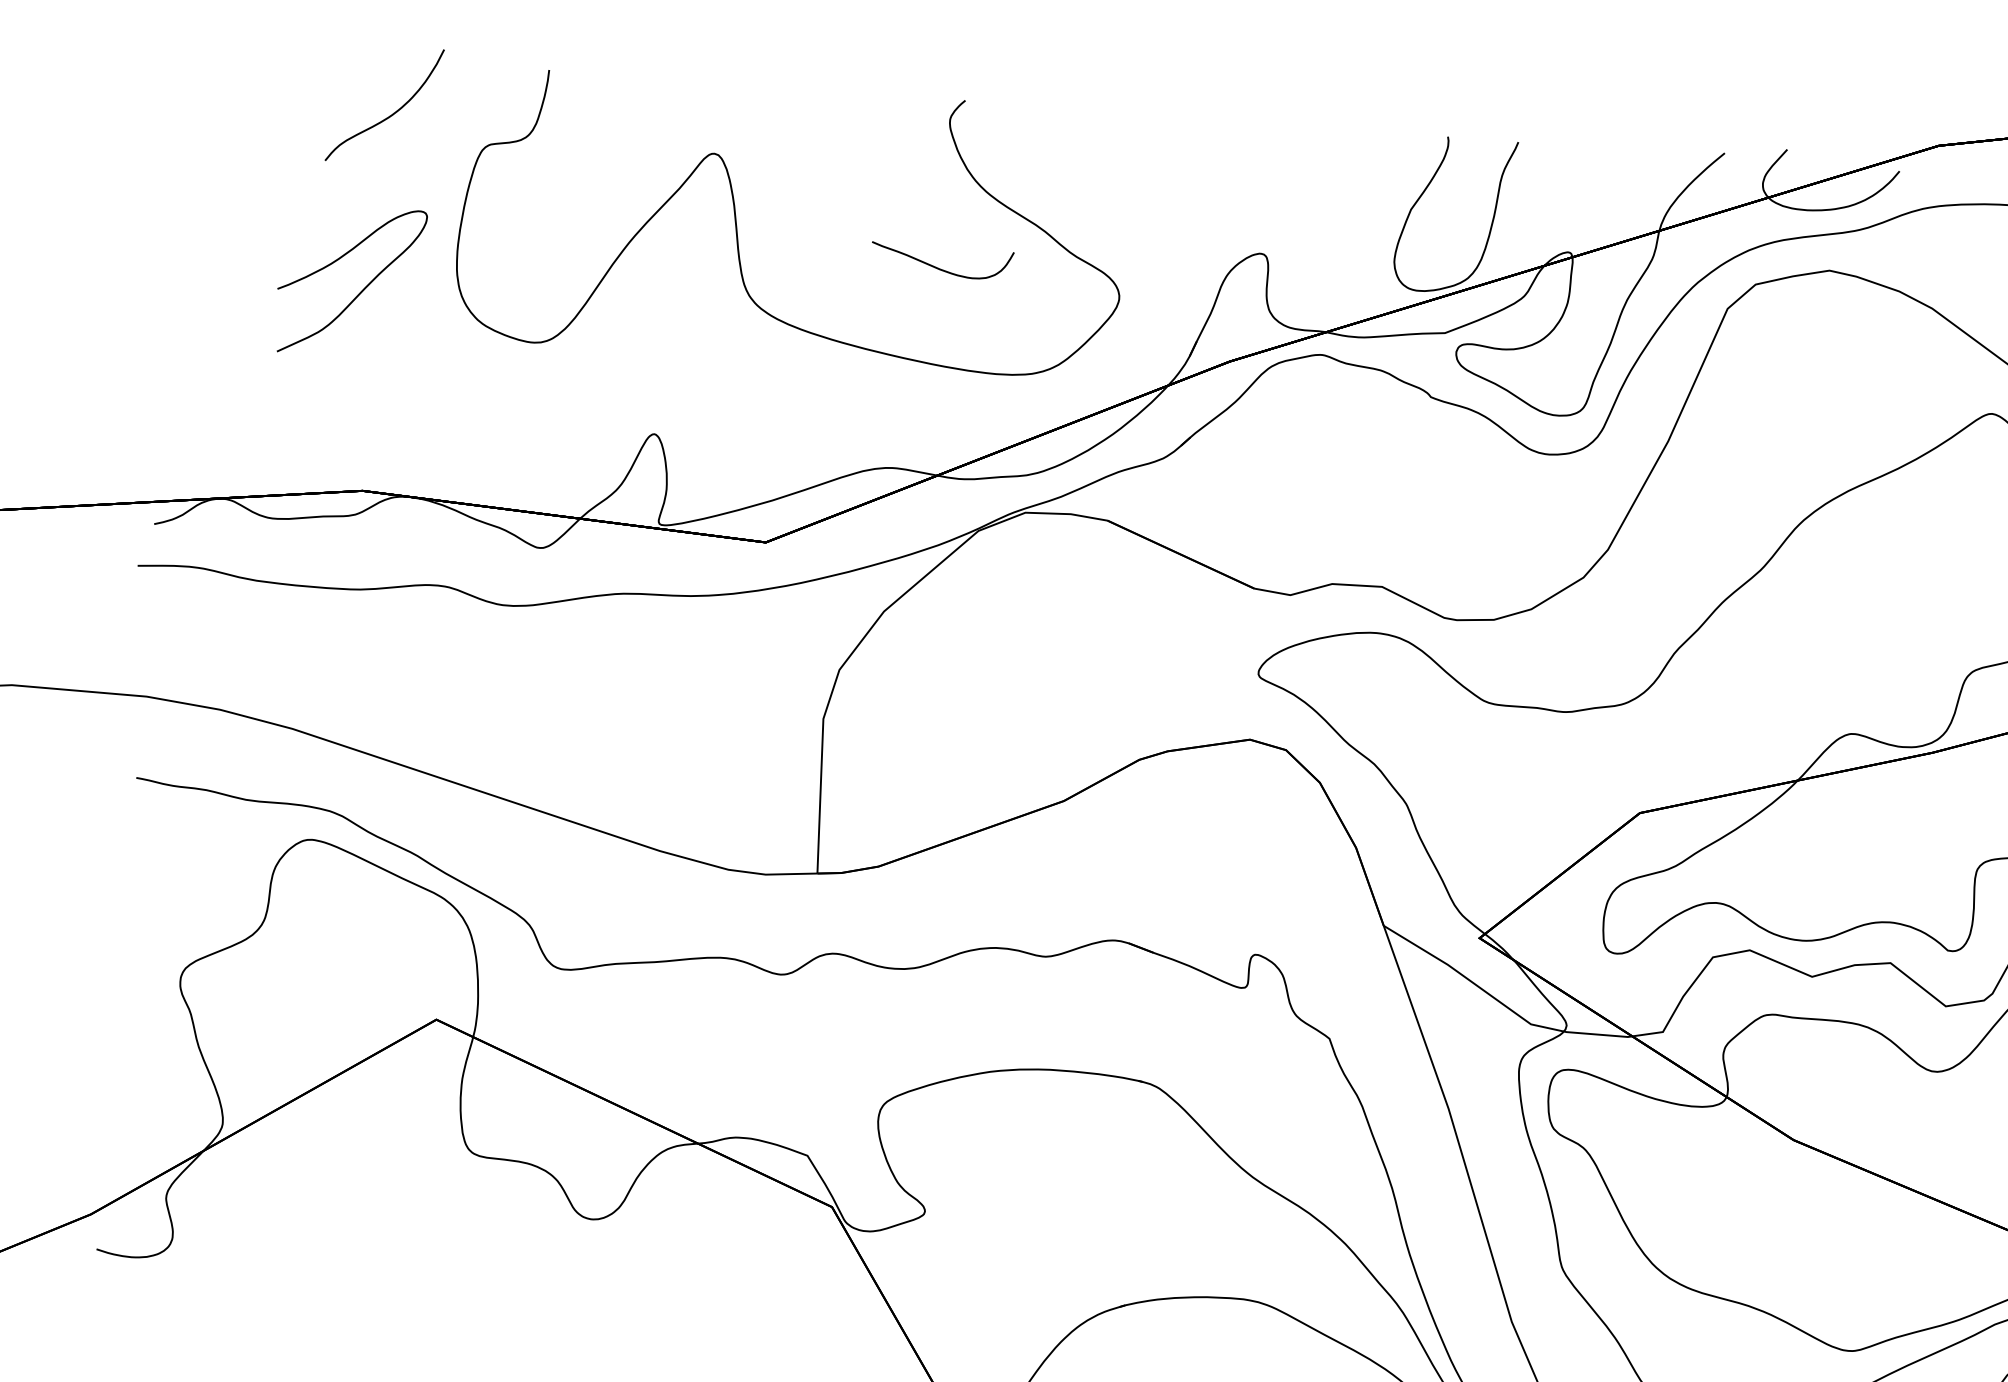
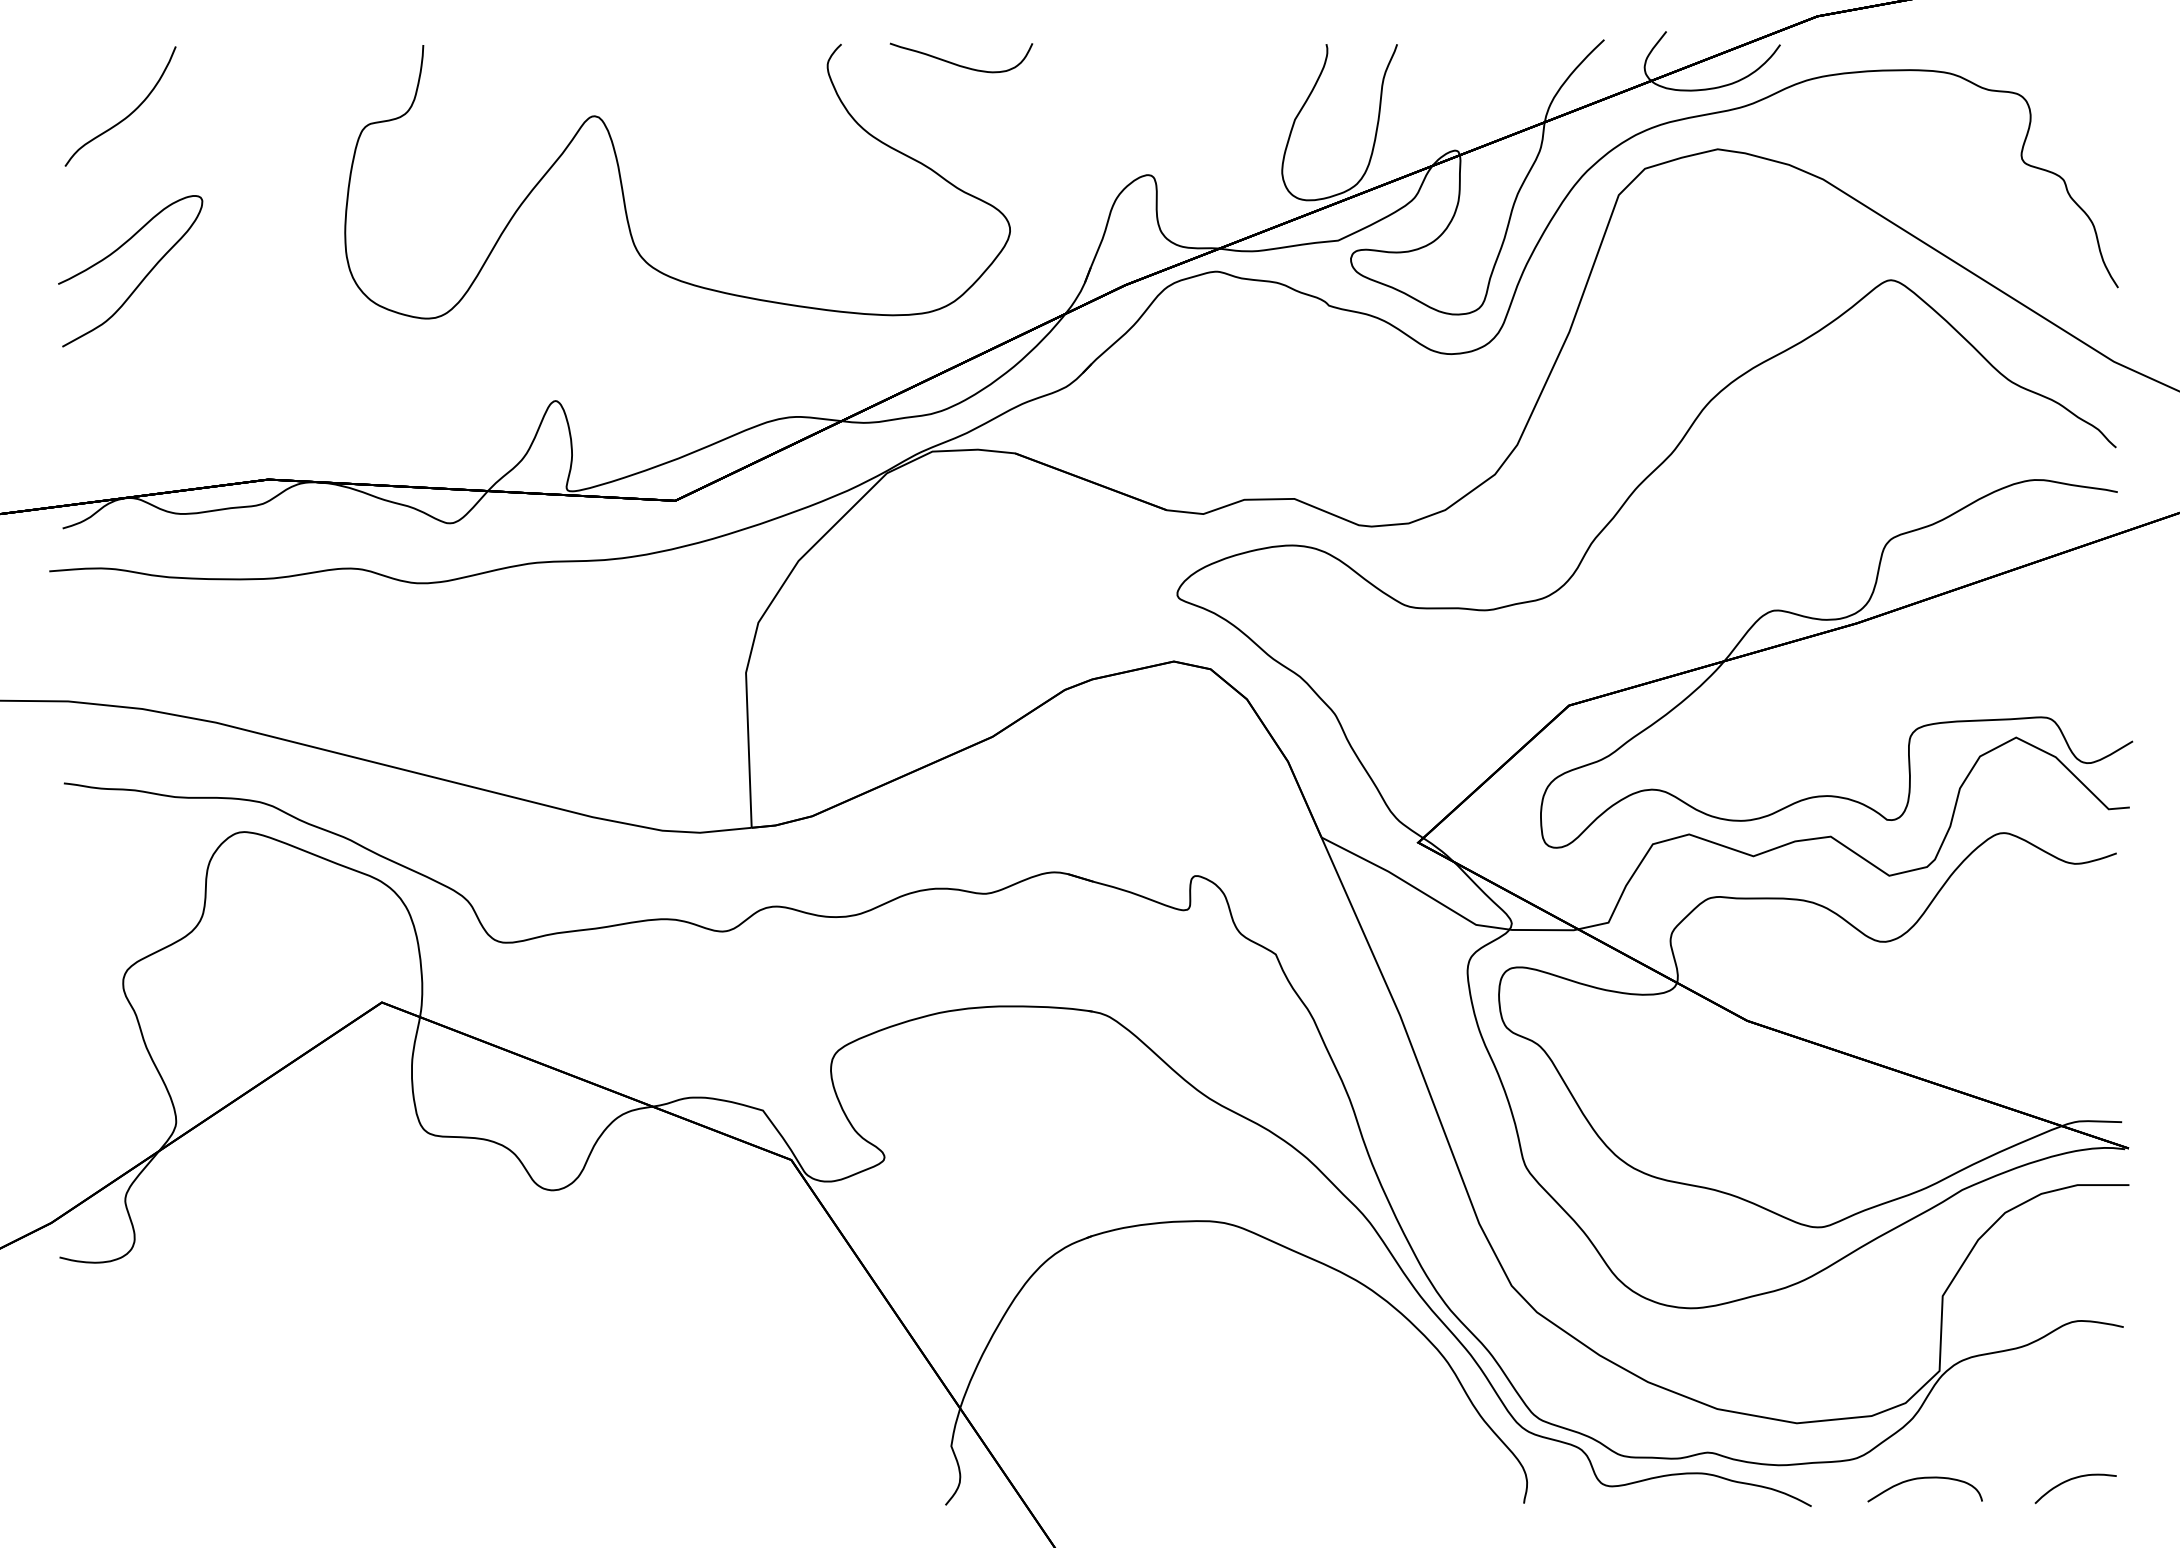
curve: (392, 113) -> (128, 114), moved
curve: (939, 267) -> (959, 64), moved
curve: (359, 292) -> (140, 281), moved

